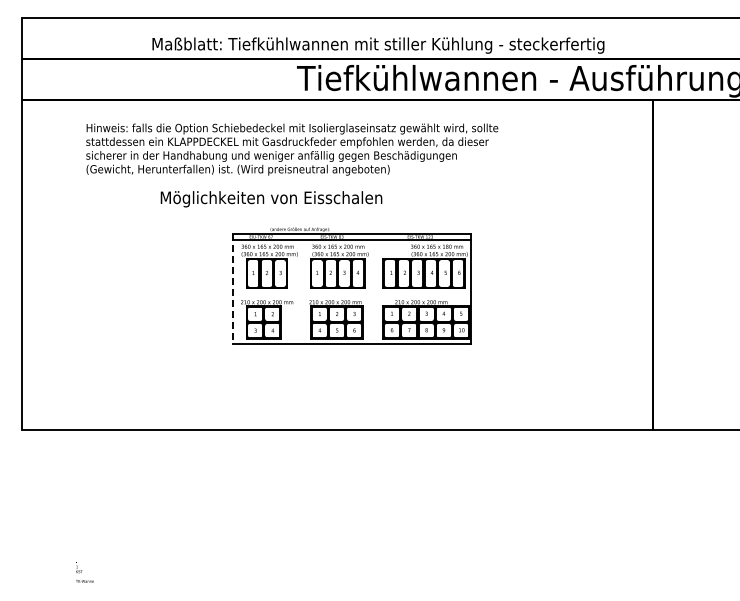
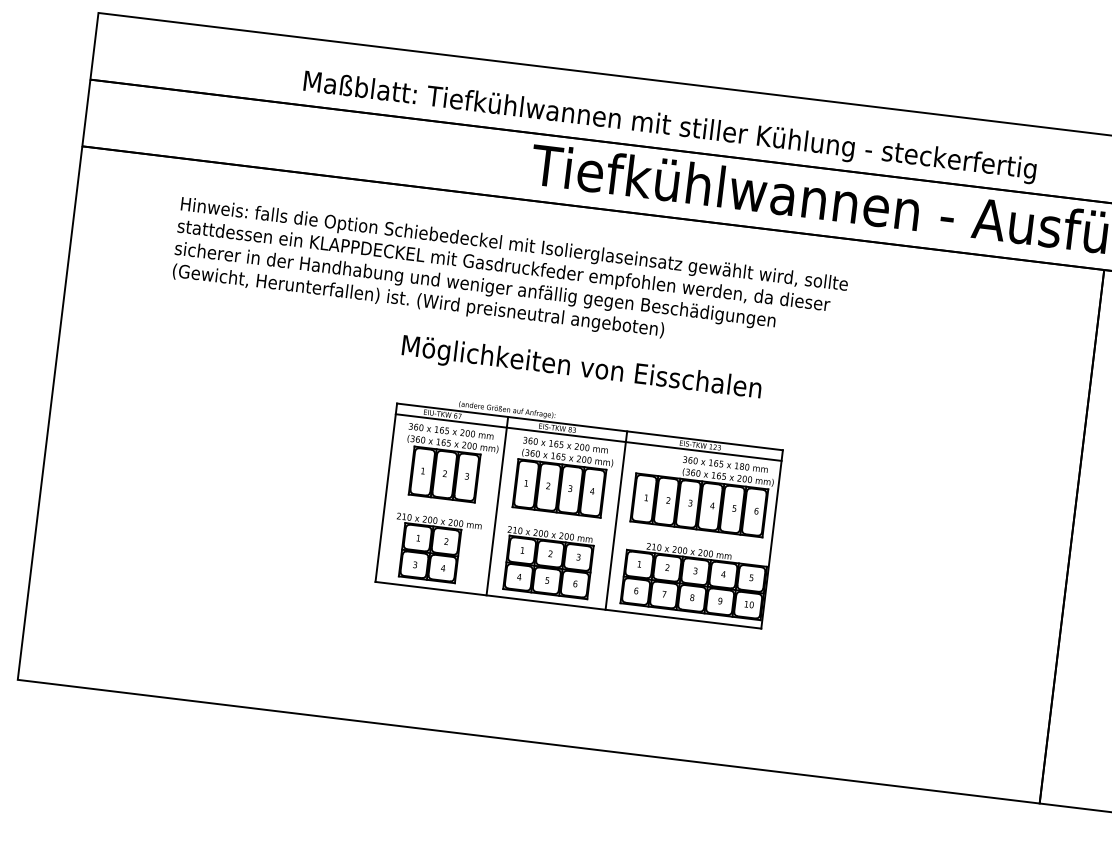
text: (271, 199) -> (581, 369), moved
line: (301, 288) -> (497, 505), added
line: (374, 288) -> (616, 519), added
line: (232, 289) -> (385, 493), dashed -> solid

